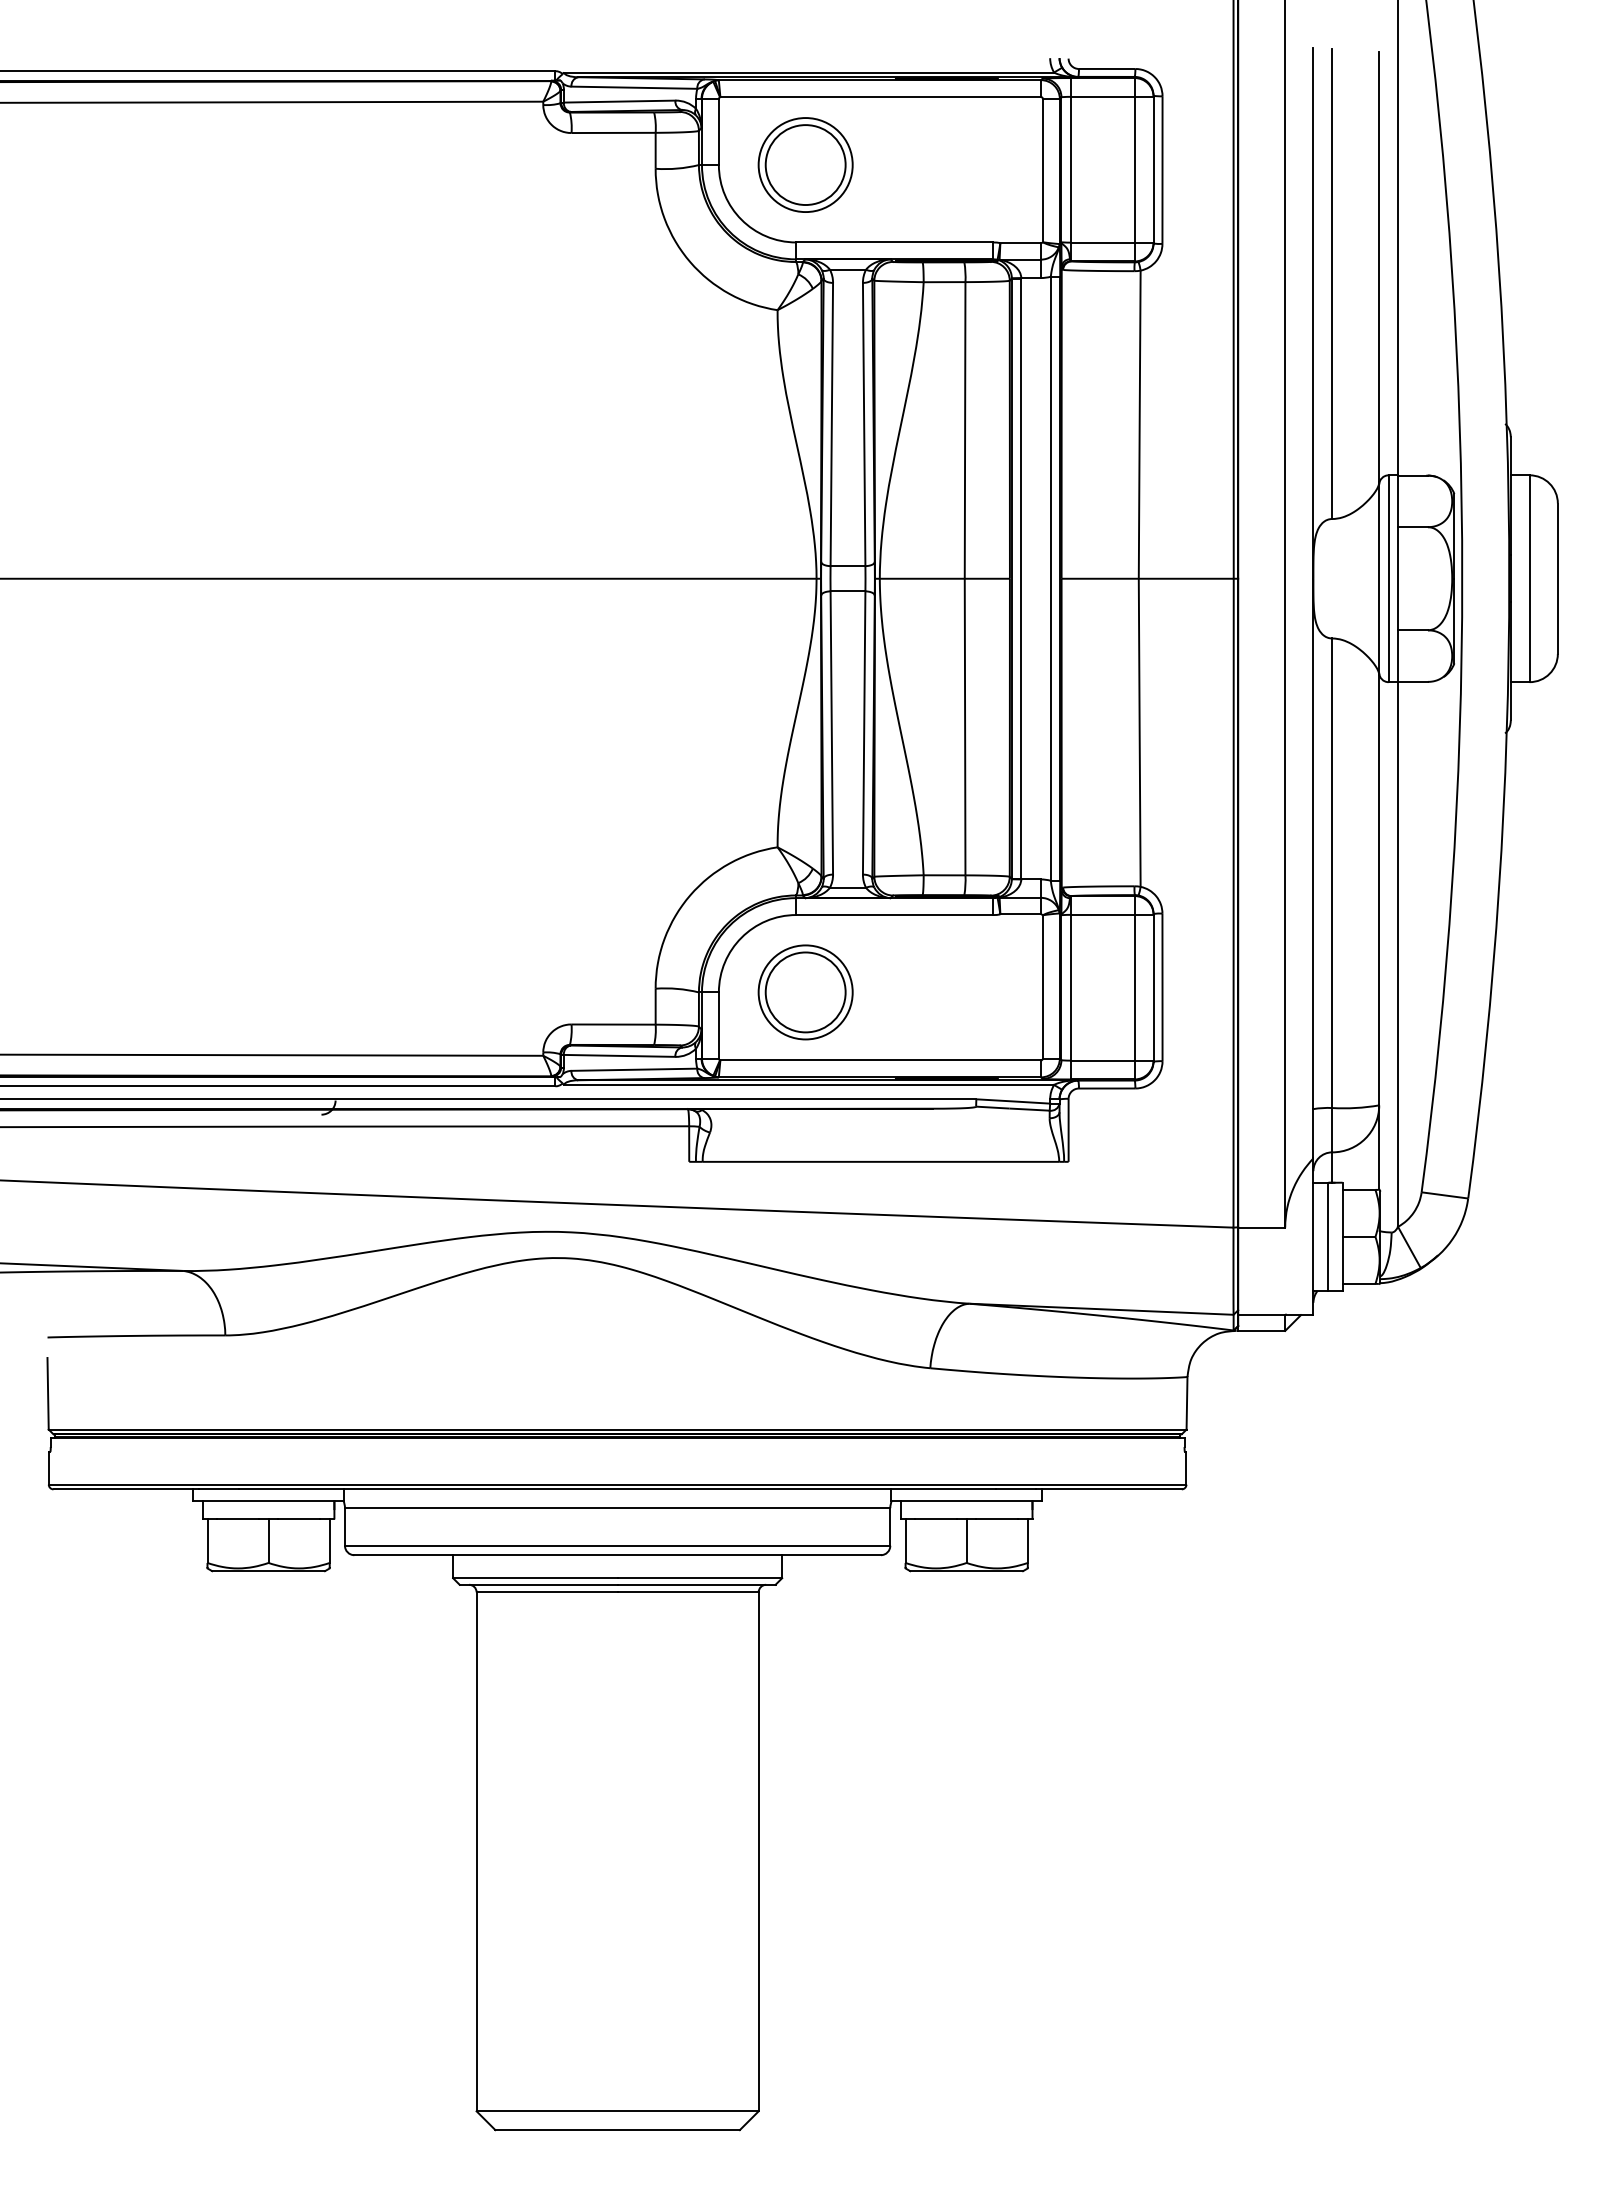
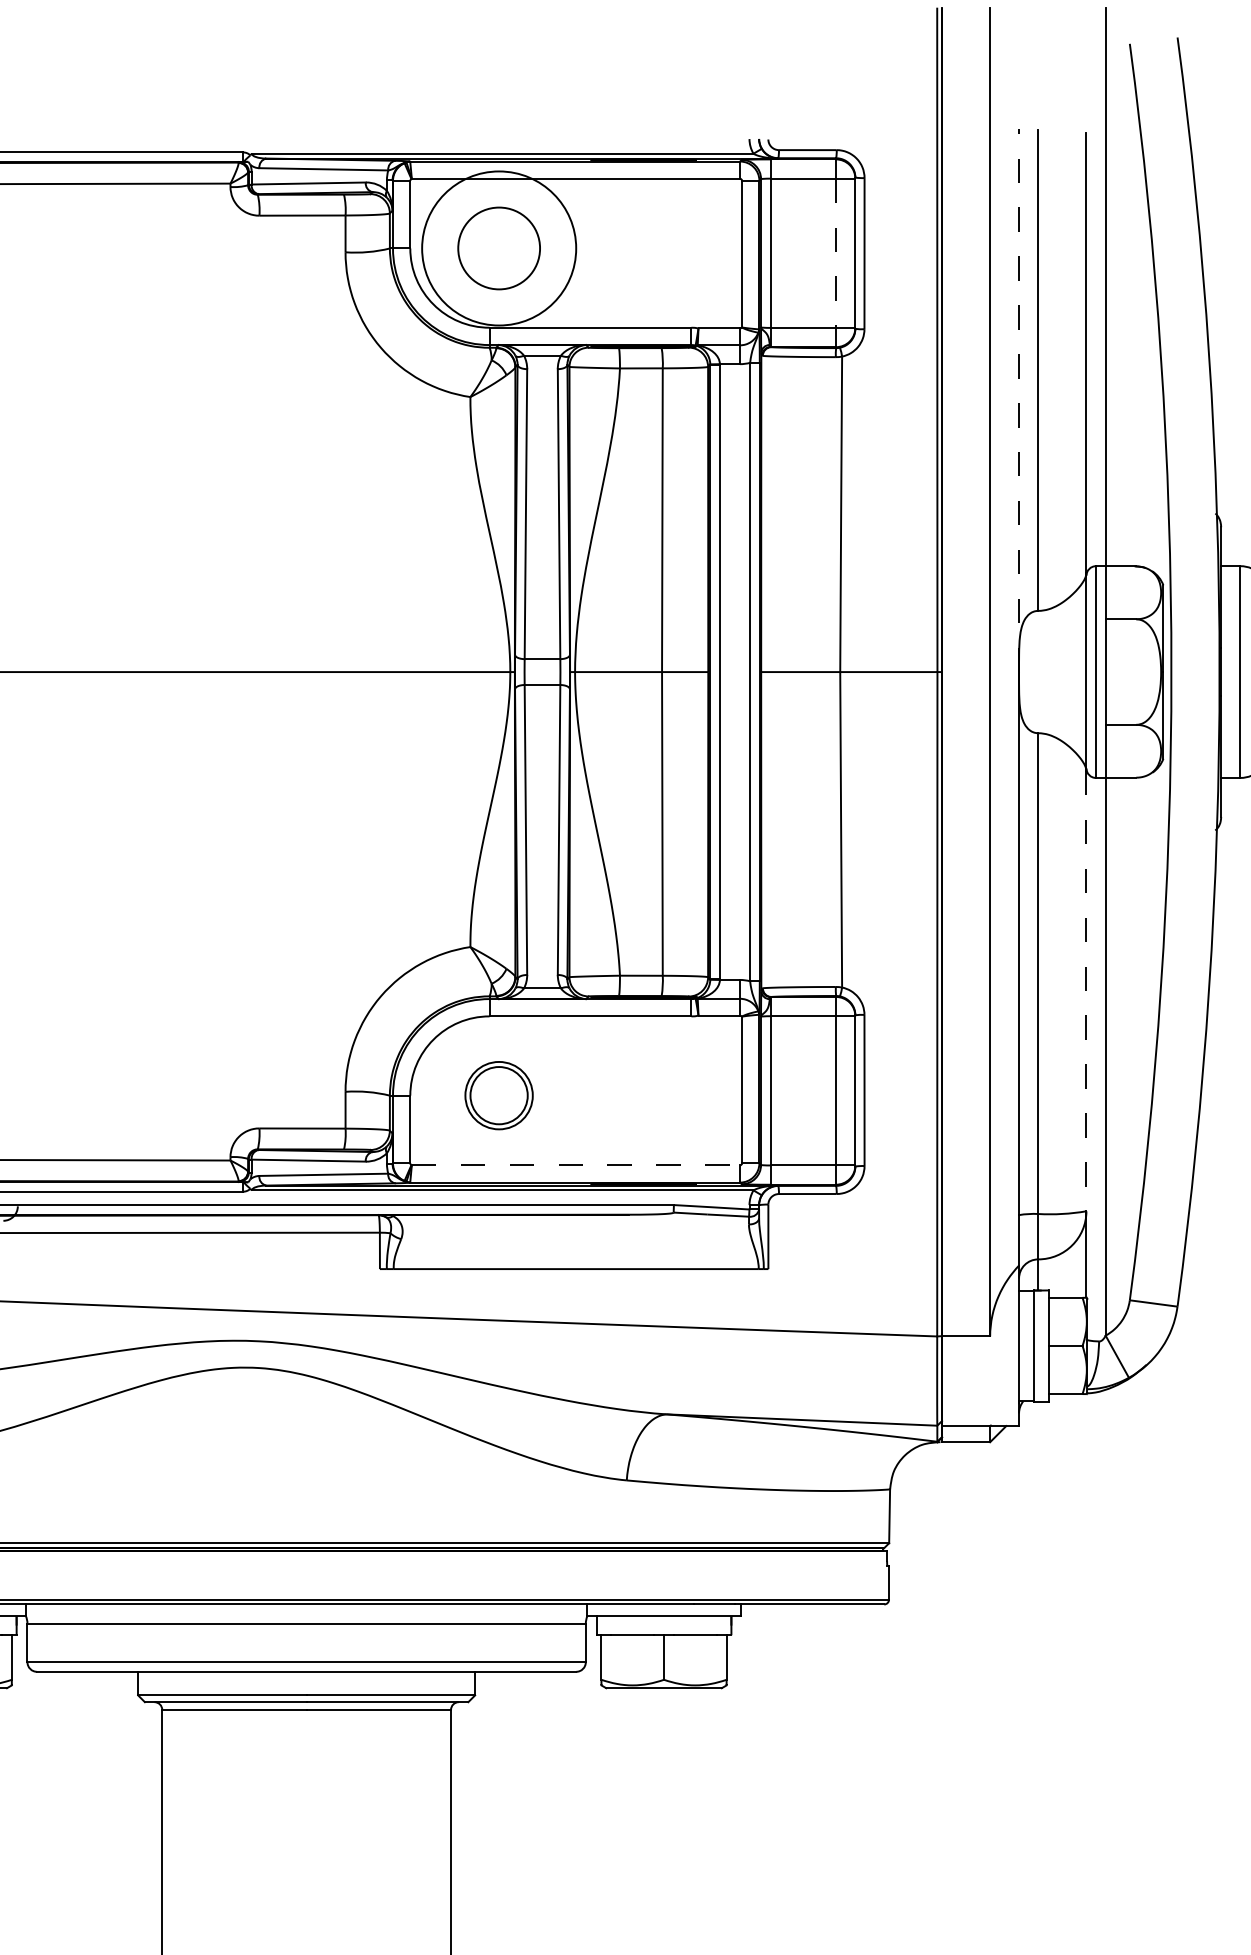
circle: (805, 165) -> (498, 248), size x1.6
line: (1134, 169) -> (835, 253), solid -> dashed
line: (1313, 313) -> (1019, 400), solid -> dashed
line: (1379, 890) -> (1086, 991), solid -> dashed
part: (805, 992) -> (498, 1095), size x0.7
line: (881, 1060) -> (576, 1165), solid -> dashed

